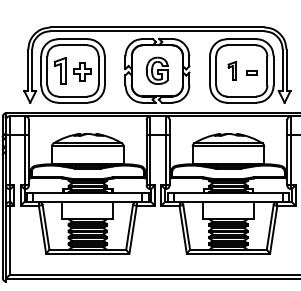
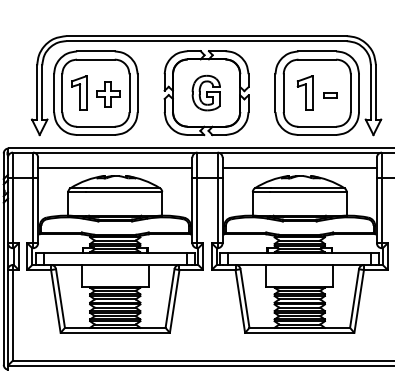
part: (232, 70) -> (305, 92), size x1.43
line: (87, 127) -> (114, 167), added
line: (228, 127) -> (299, 167), added

